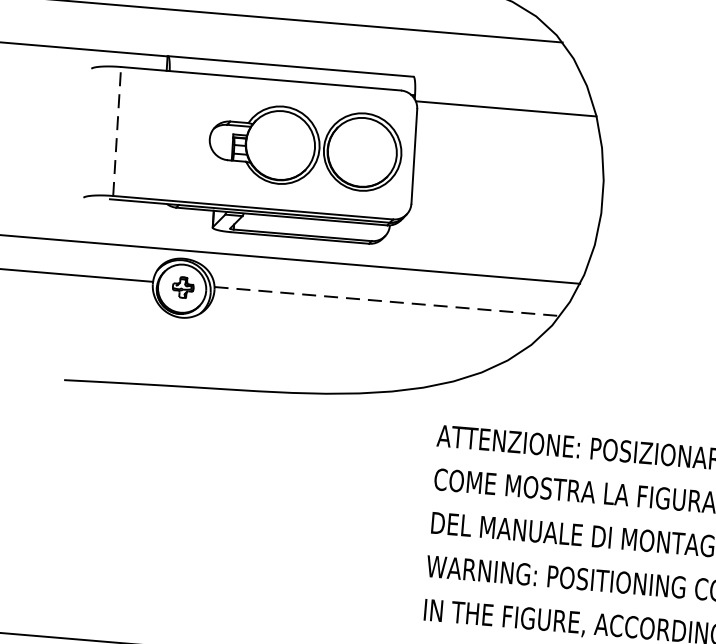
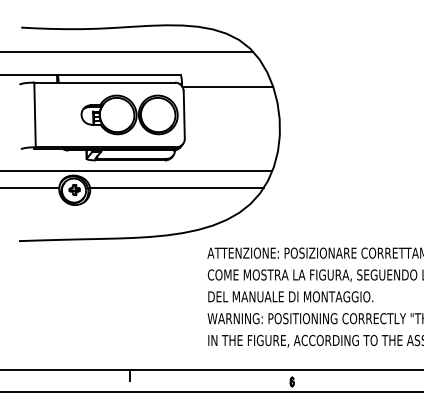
line: (118, 130) -> (35, 114), dashed -> solid
line: (386, 301) -> (176, 188), dashed -> solid

